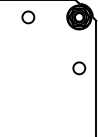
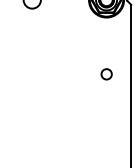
circle: (79, 68) -> (106, 74), size x0.6

